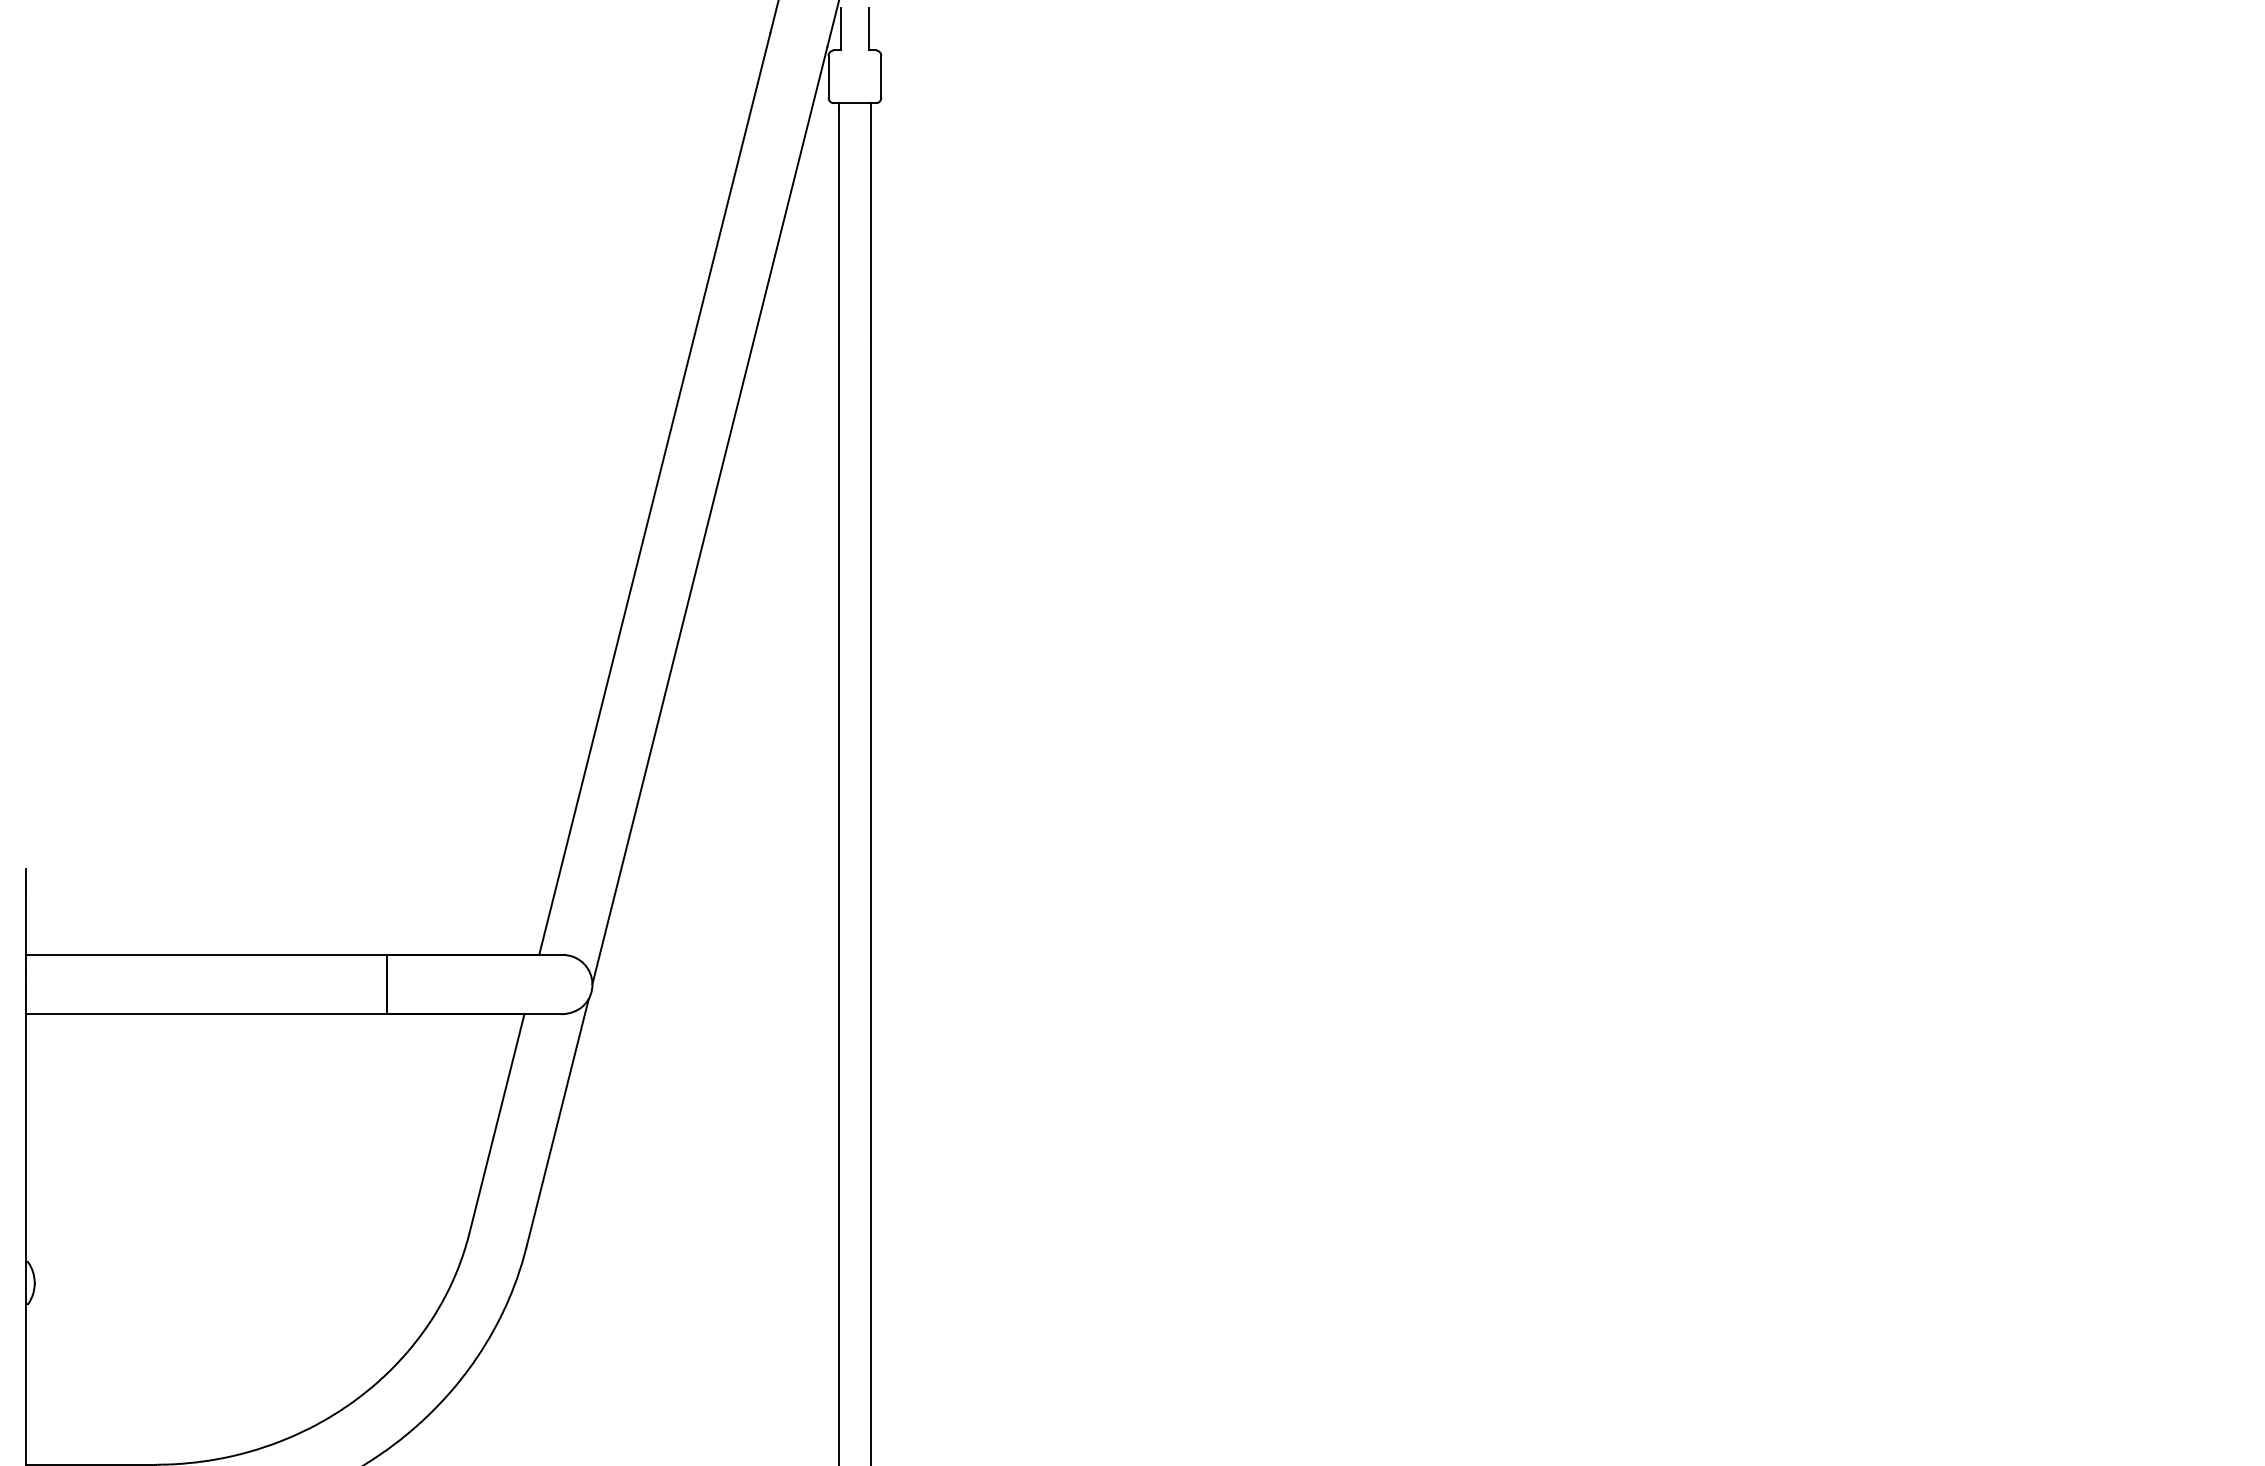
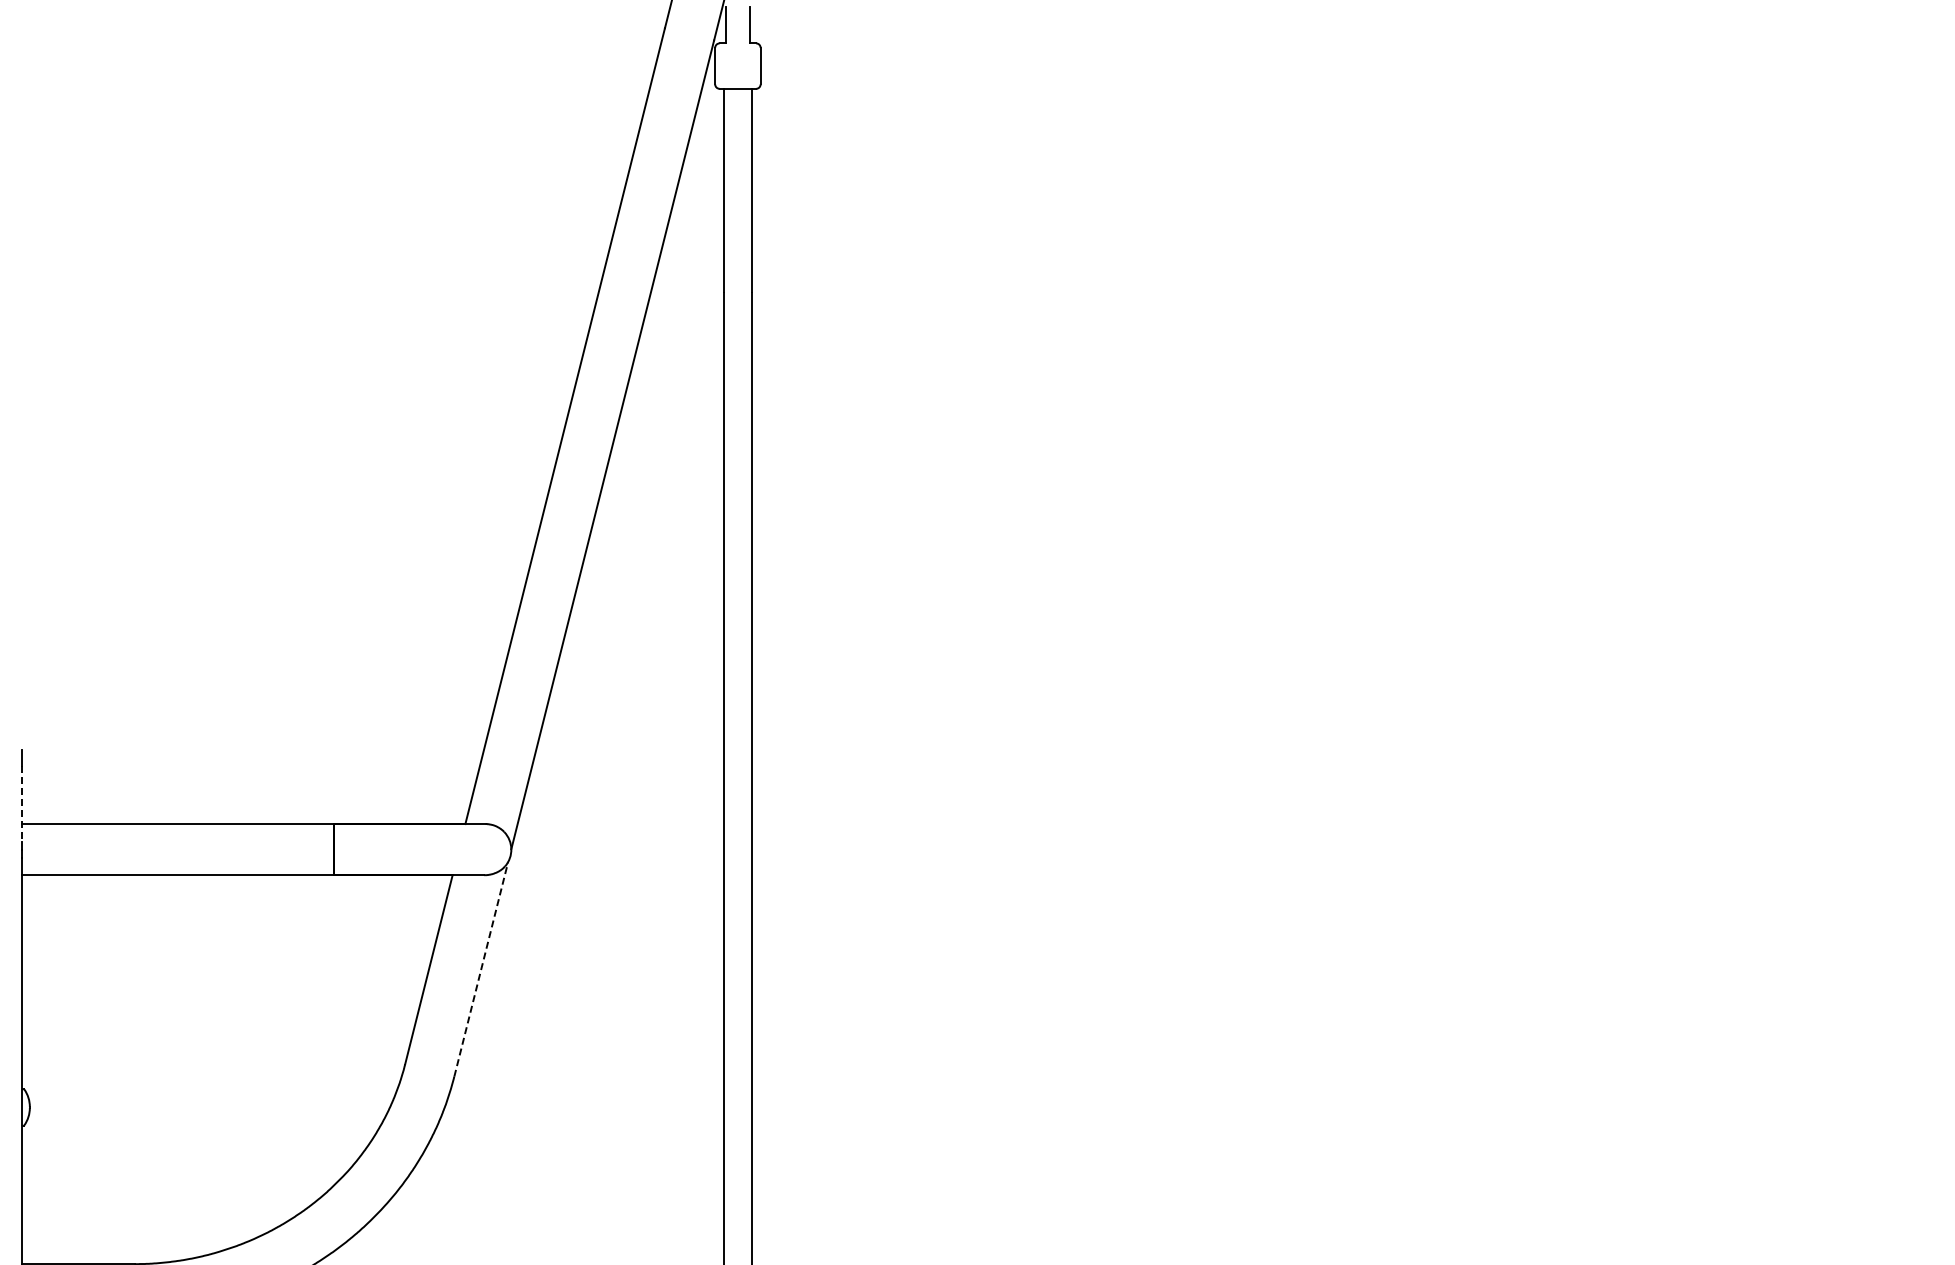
line: (26, 931) -> (22, 803), solid -> dashed
line: (557, 1123) -> (481, 969), solid -> dashed

